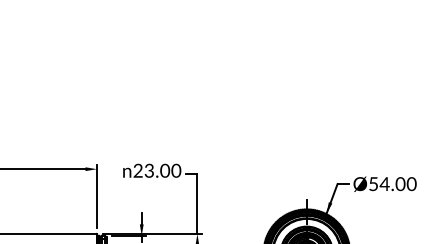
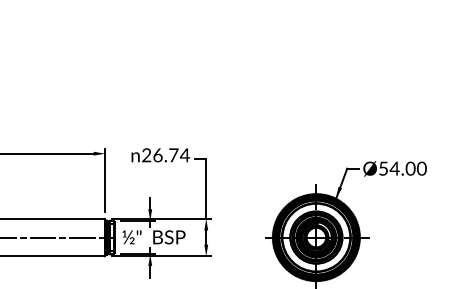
text: (162, 170) -> (171, 155), 23.00 -> 26.74

